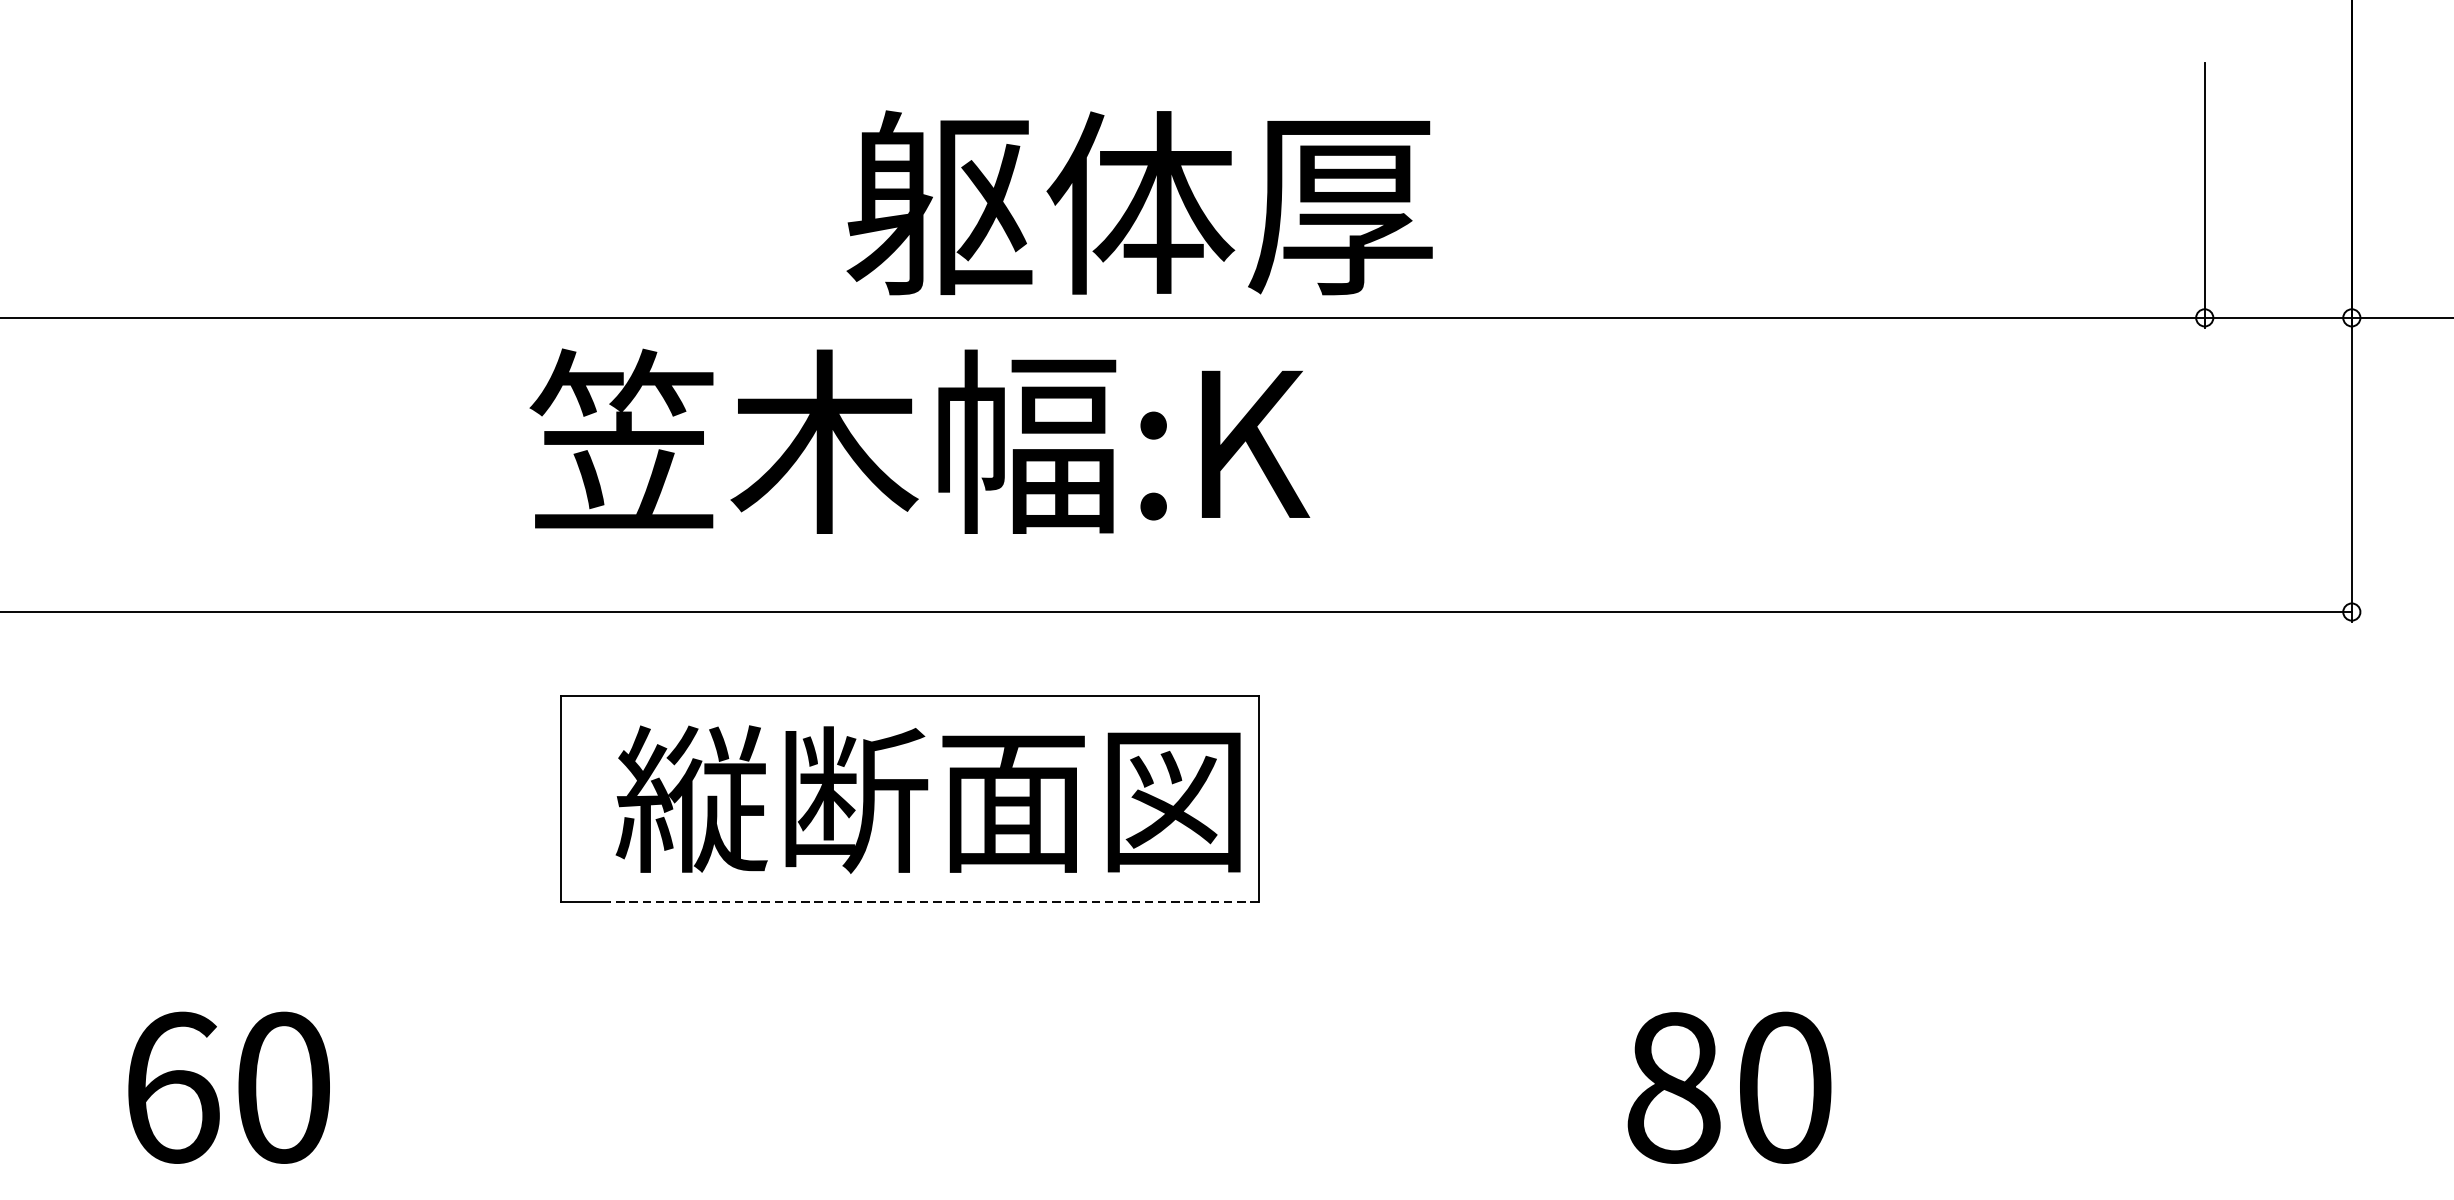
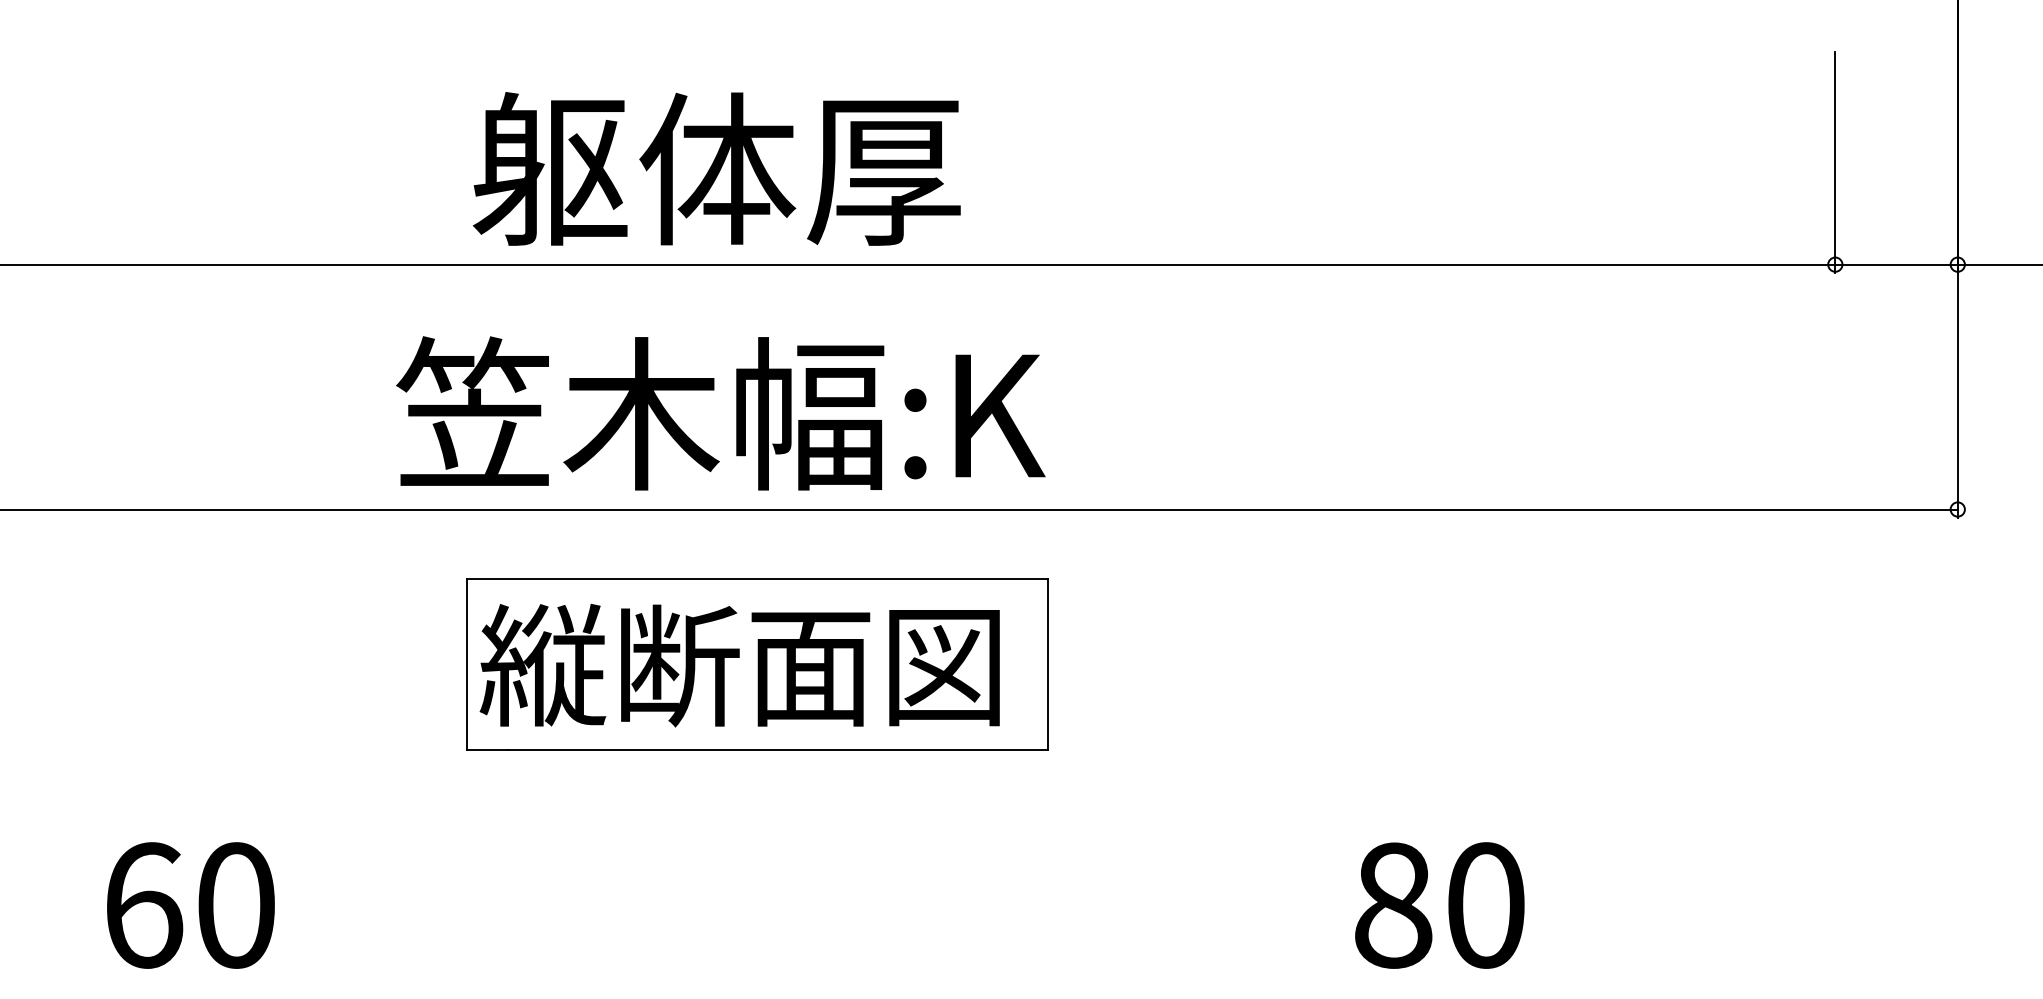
text: (1139, 202) -> (716, 168), moved
text: (919, 441) -> (720, 413), moved
text: (927, 799) -> (739, 665), moved
line: (935, 901) -> (778, 750), dashed -> solid

